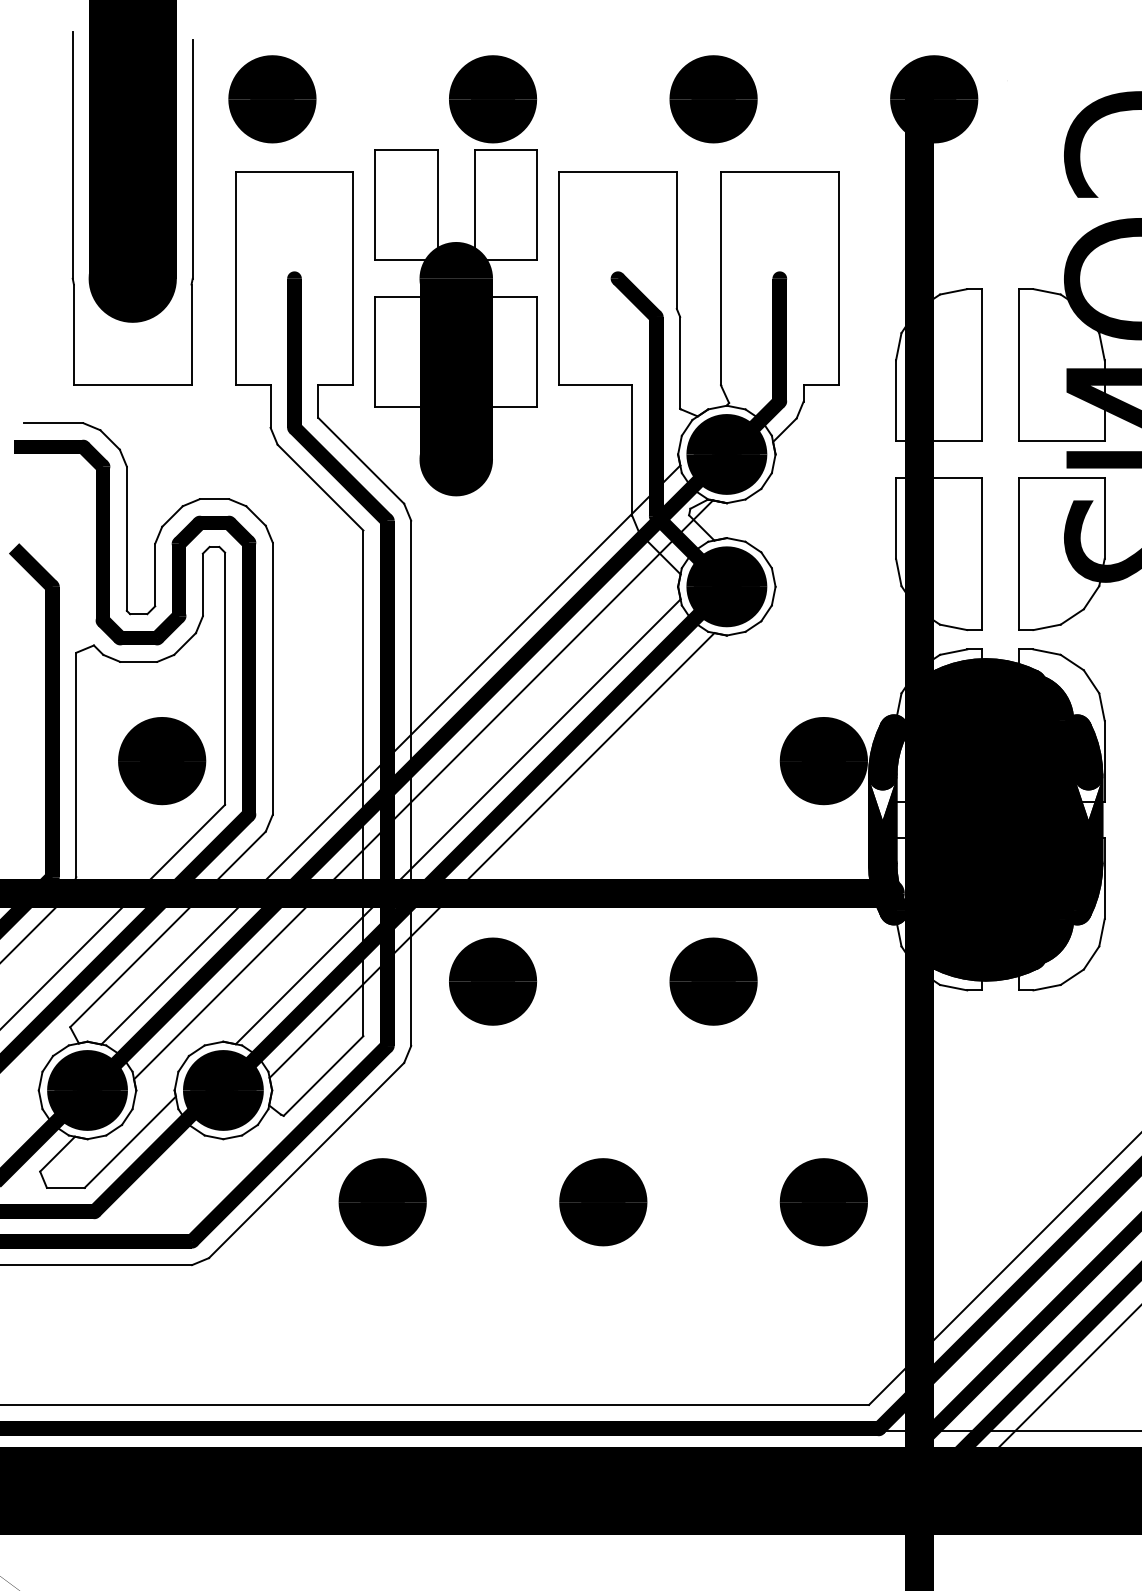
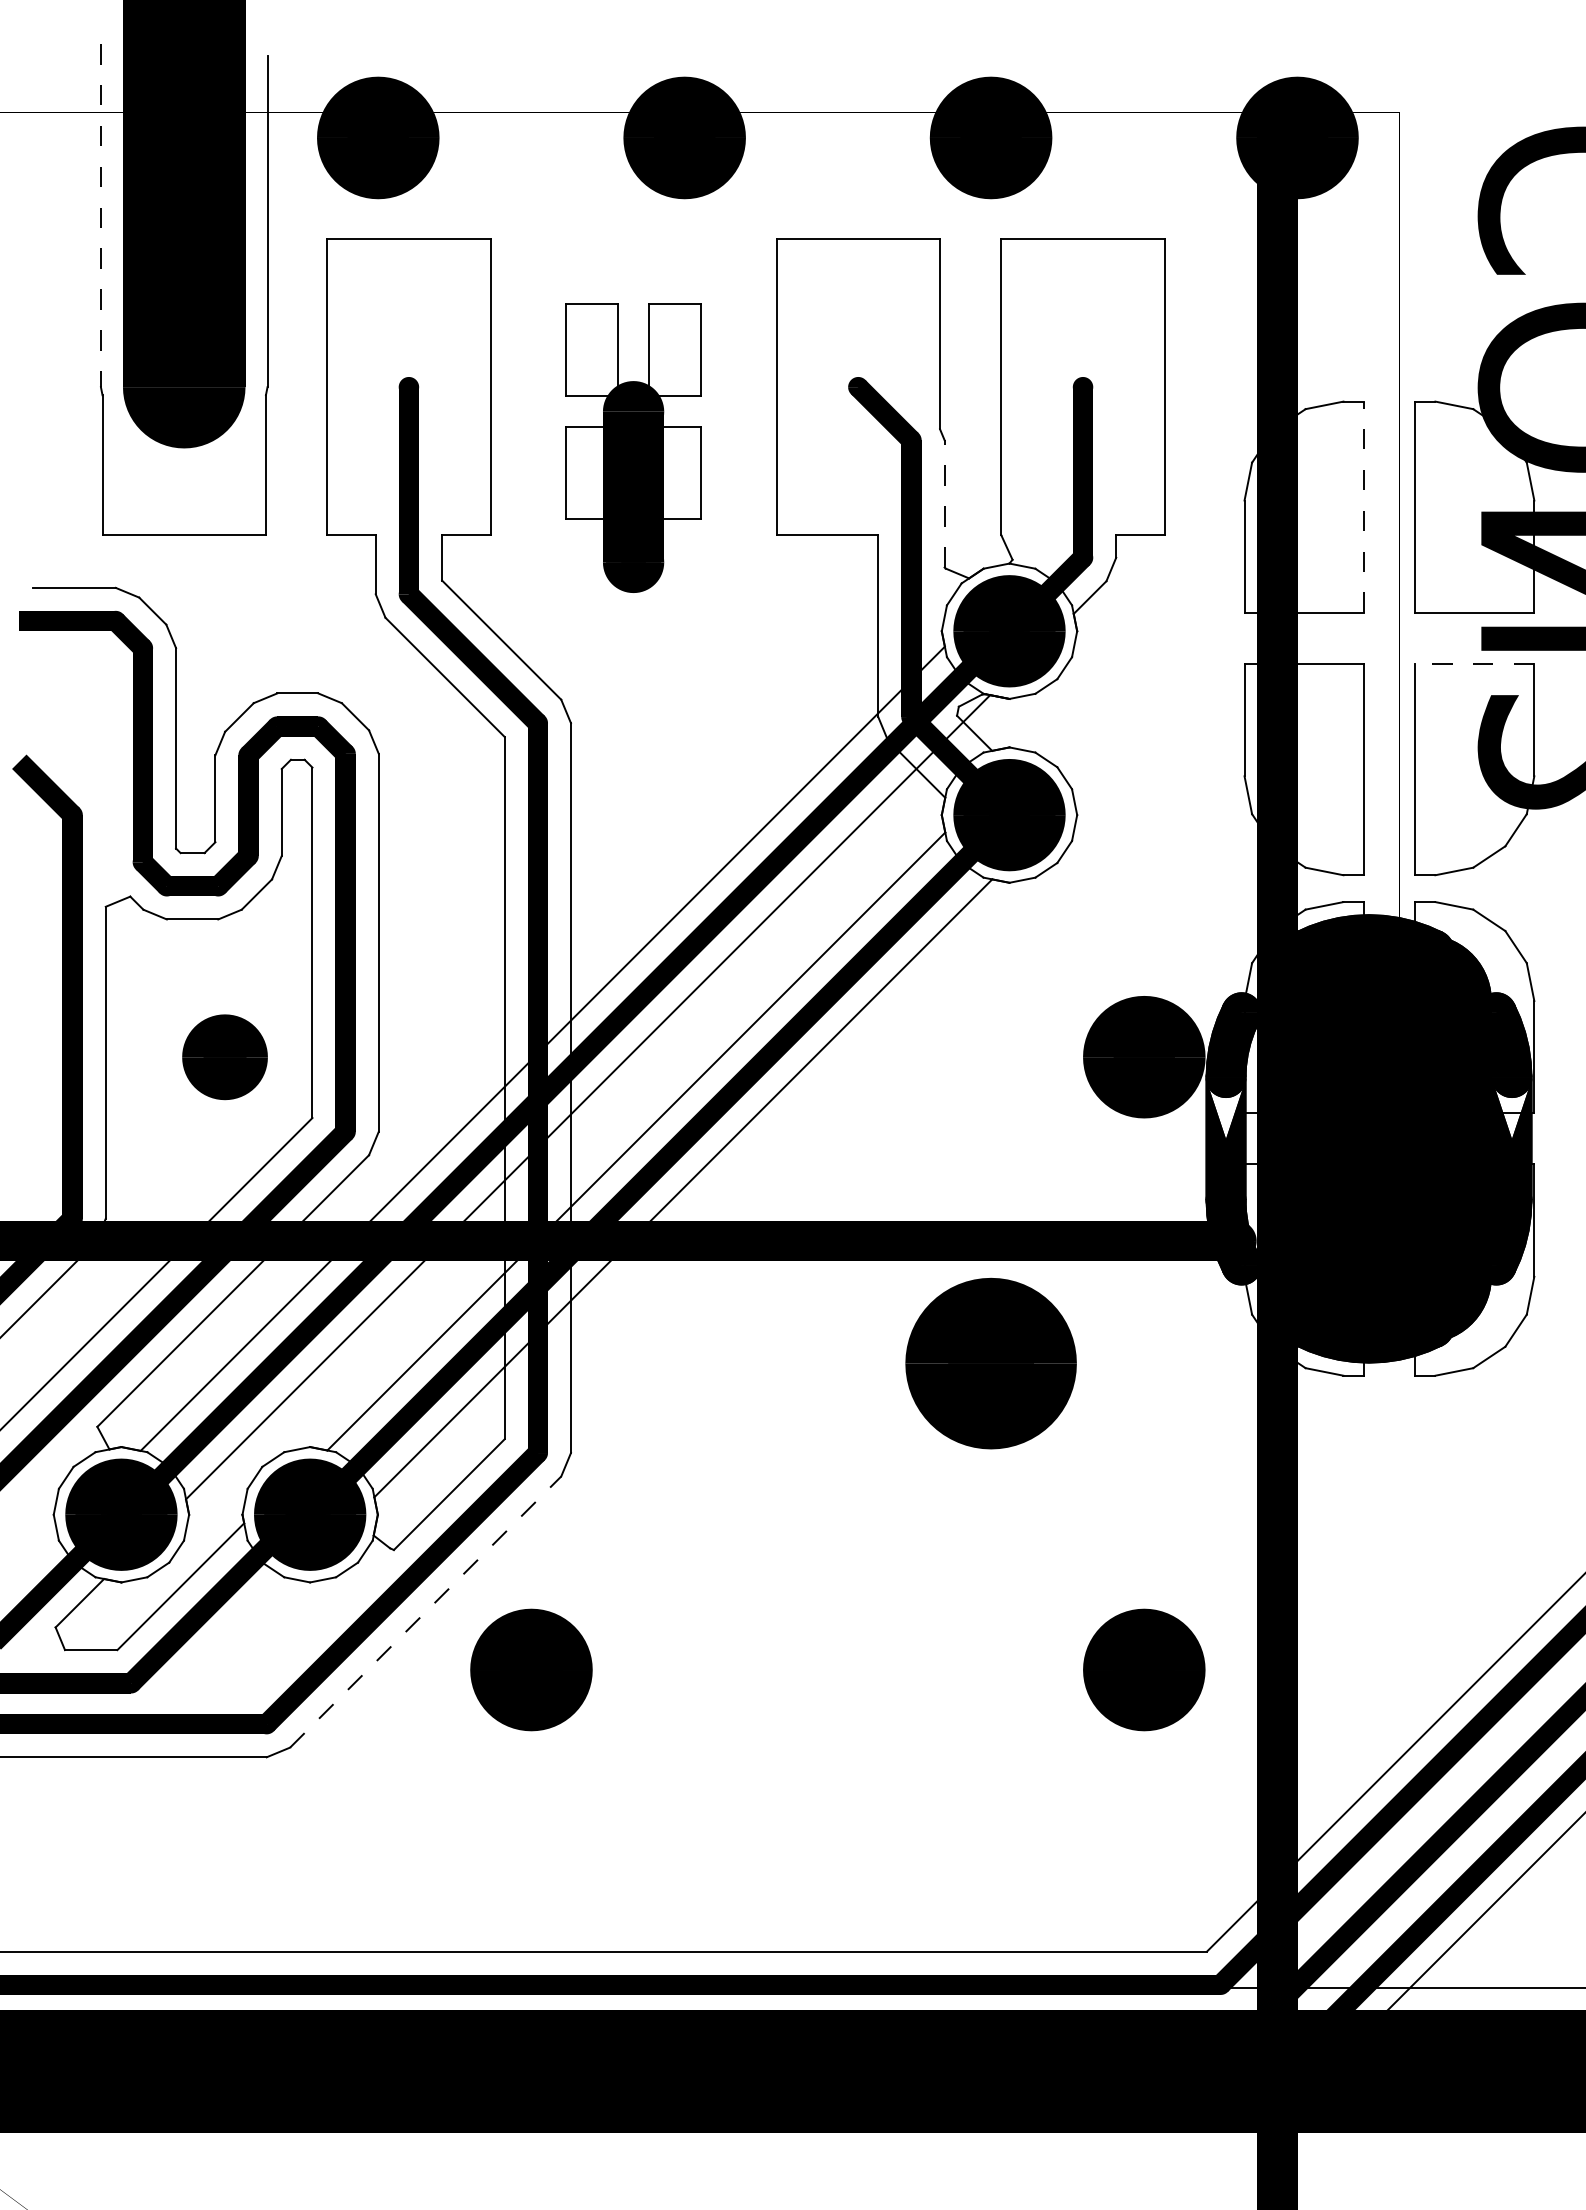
line: (72, 155) -> (100, 215), solid -> dashed
part: (456, 322) -> (633, 448), size x0.6
line: (680, 362) -> (944, 503), solid -> dashed
line: (981, 365) -> (1363, 507), solid -> dashed
line: (1061, 477) -> (1474, 663), solid -> dashed
part: (161, 761) -> (224, 1057), size x0.7
part: (492, 981) -> (684, 1363), removed
part: (713, 981) -> (990, 1363), size x1.4
line: (306, 1160) -> (425, 1612), solid -> dashed
part: (603, 1201) -> (837, 1669), removed

